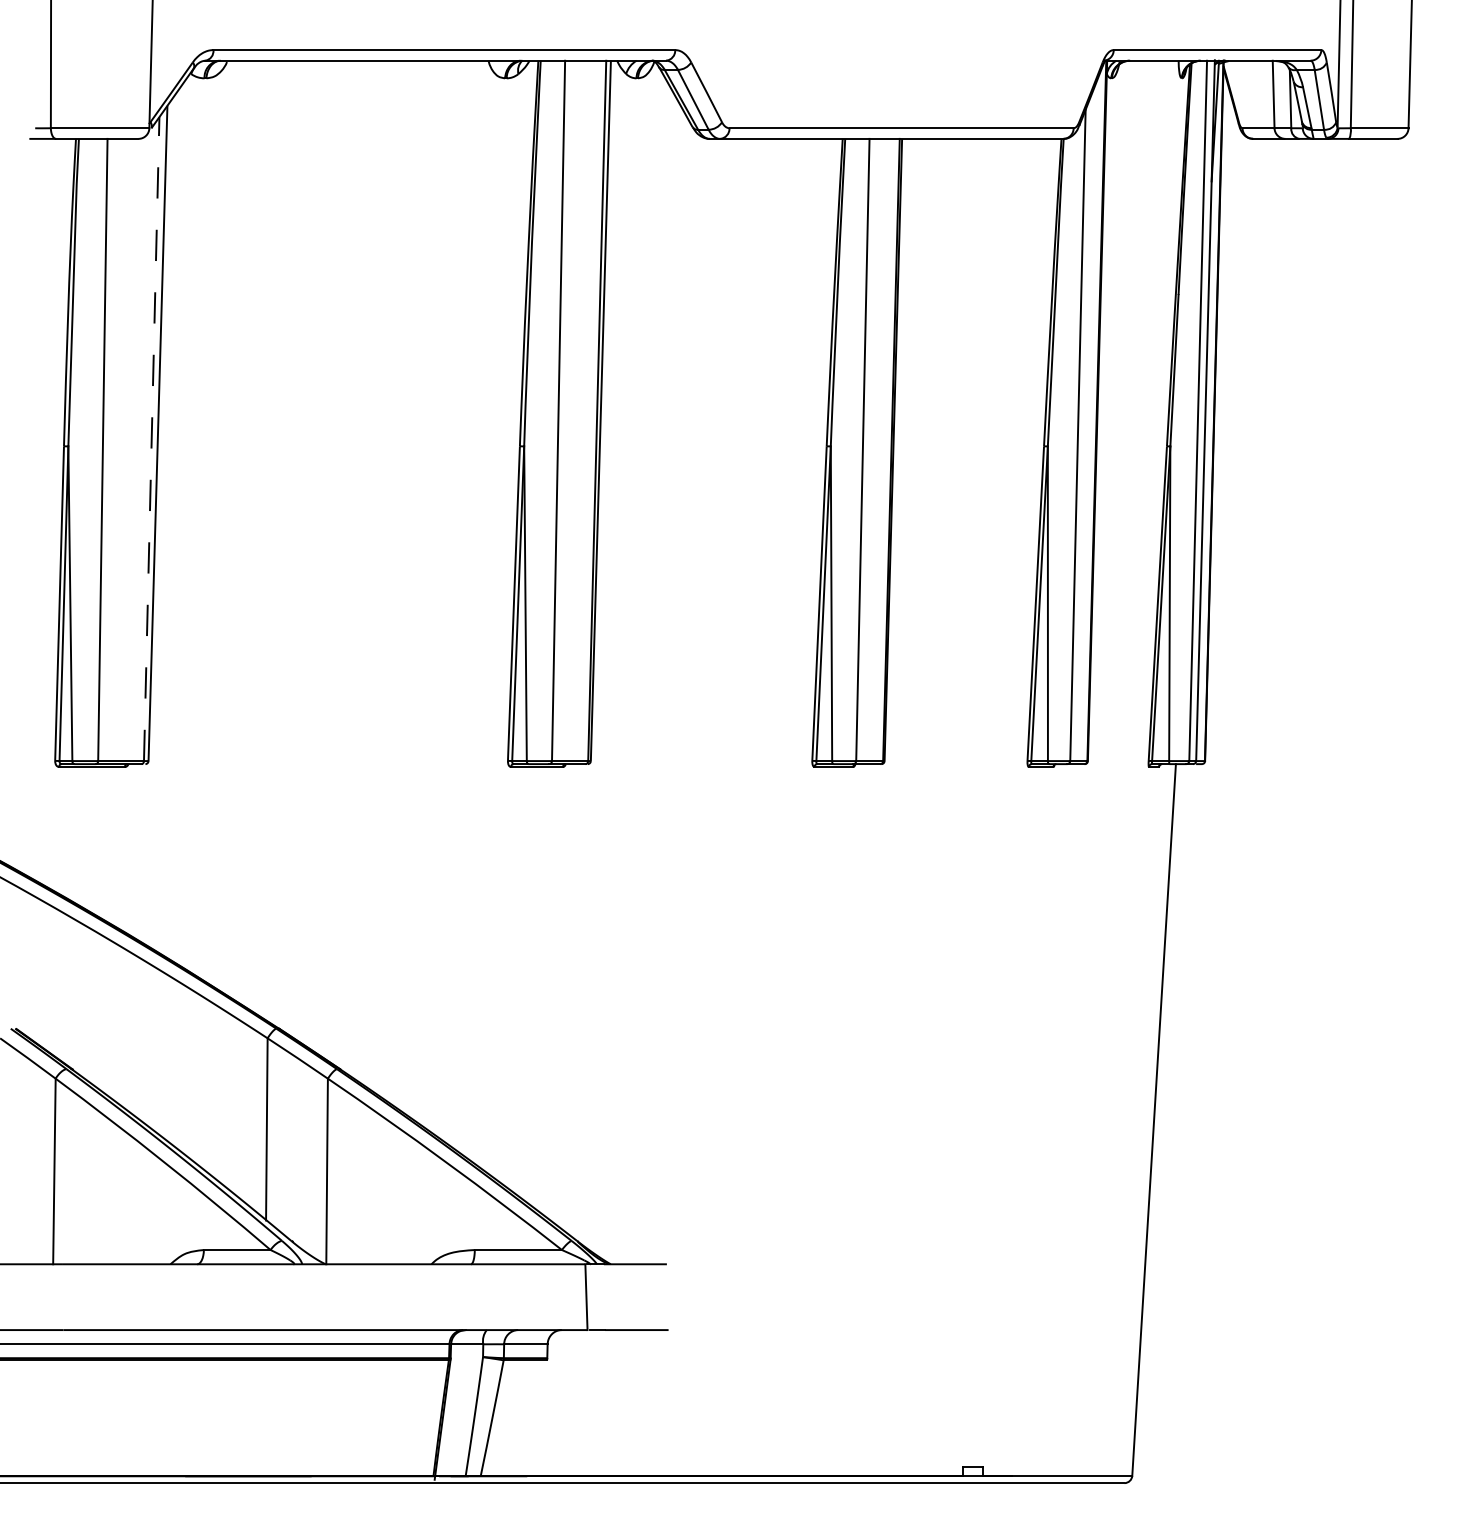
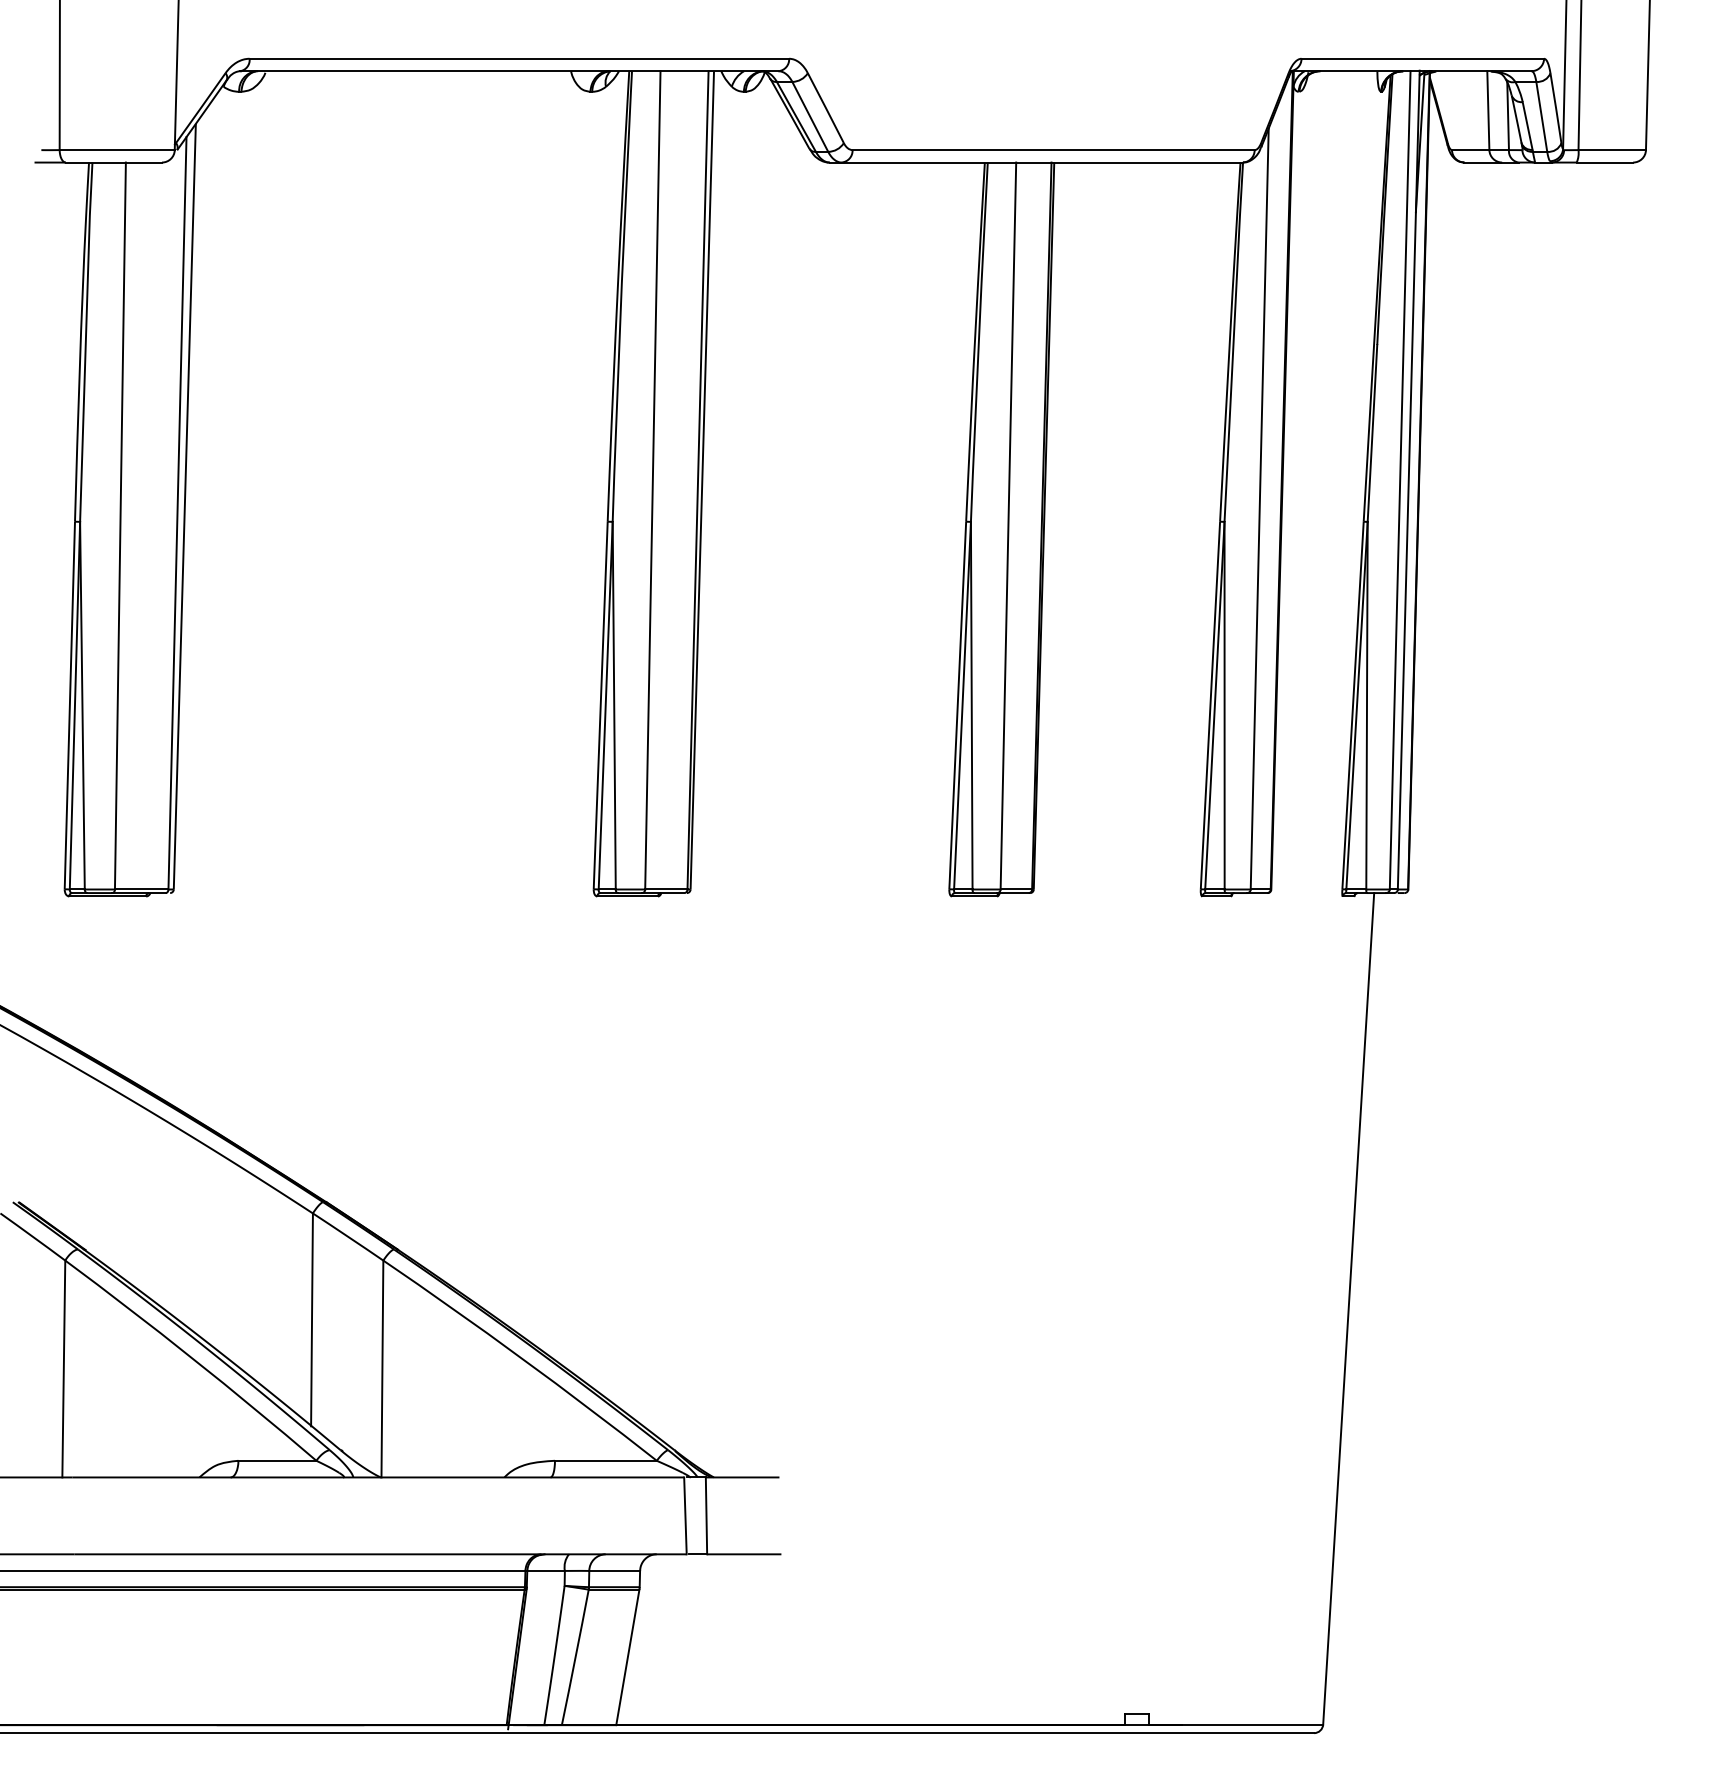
line: (151, 438) -> (177, 512), dashed -> solid
line: (604, 1297) -> (706, 1516), added
line: (537, 1418) -> (628, 1657), added

